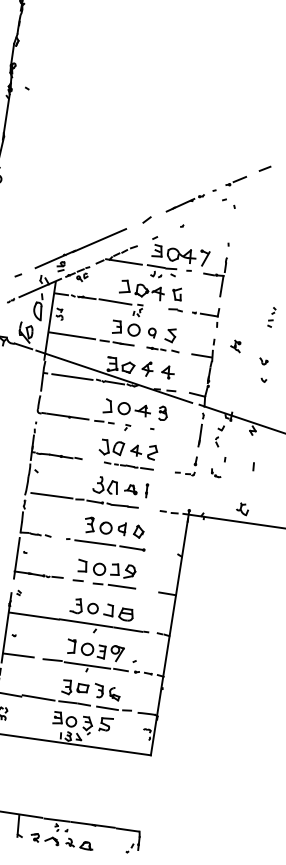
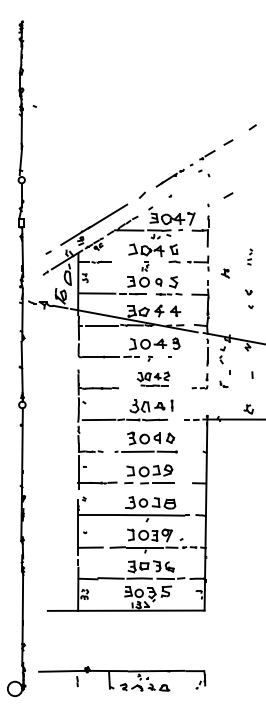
line: (255, 235) -> (228, 195), added
line: (114, 301) -> (126, 262), removed
part: (234, 346) -> (224, 273), moved
part: (128, 453) -> (153, 378), size x0.7

